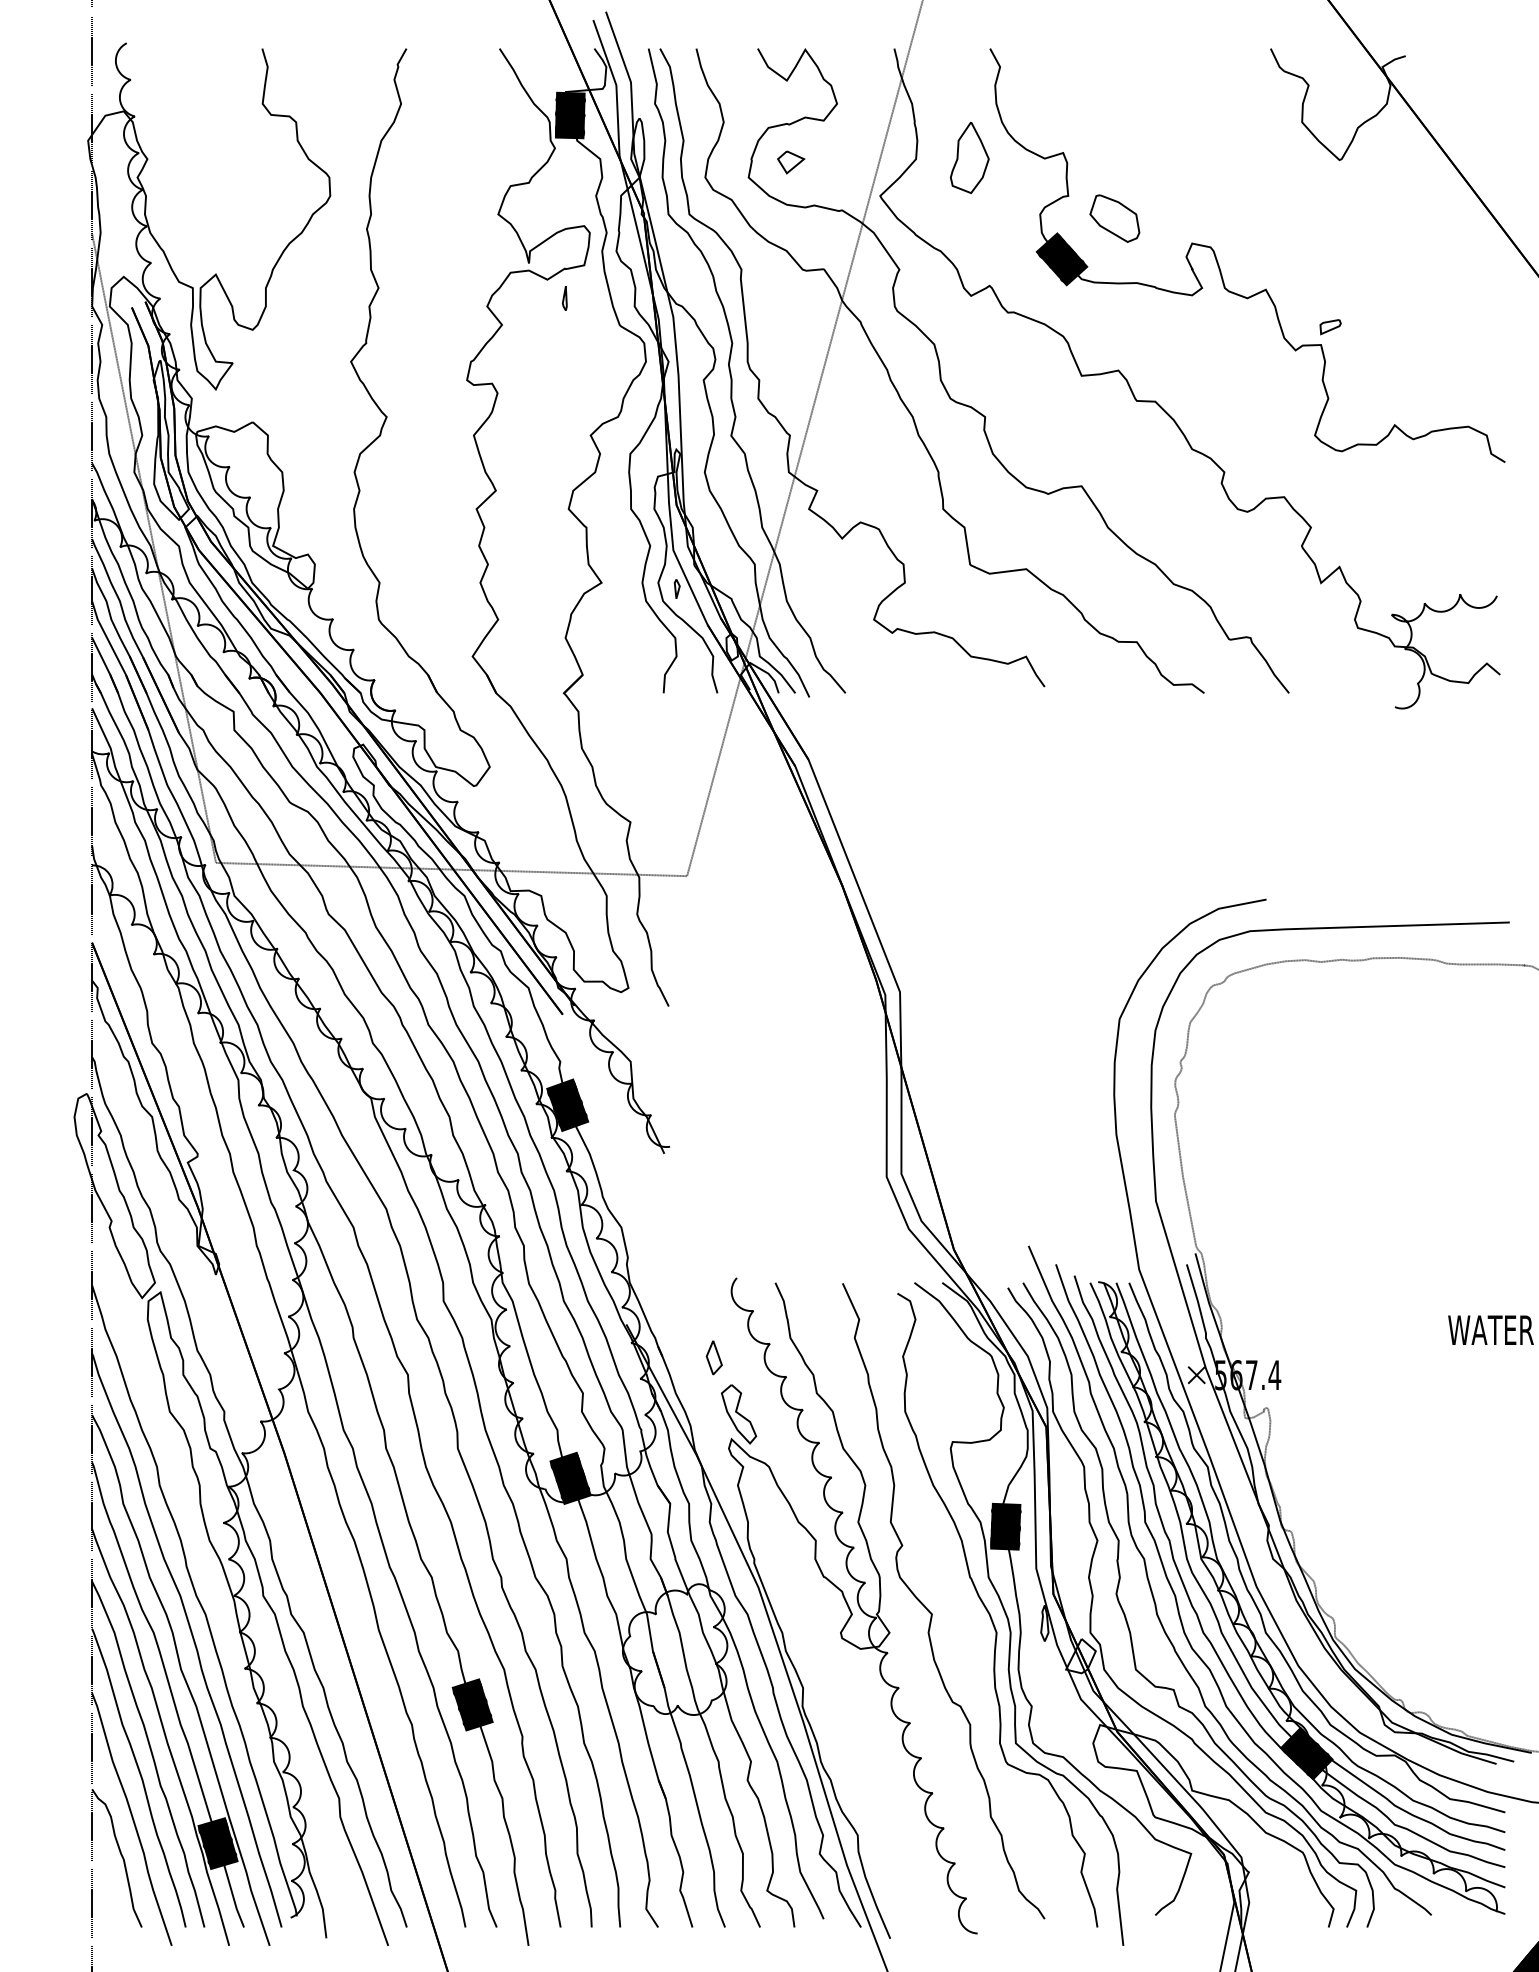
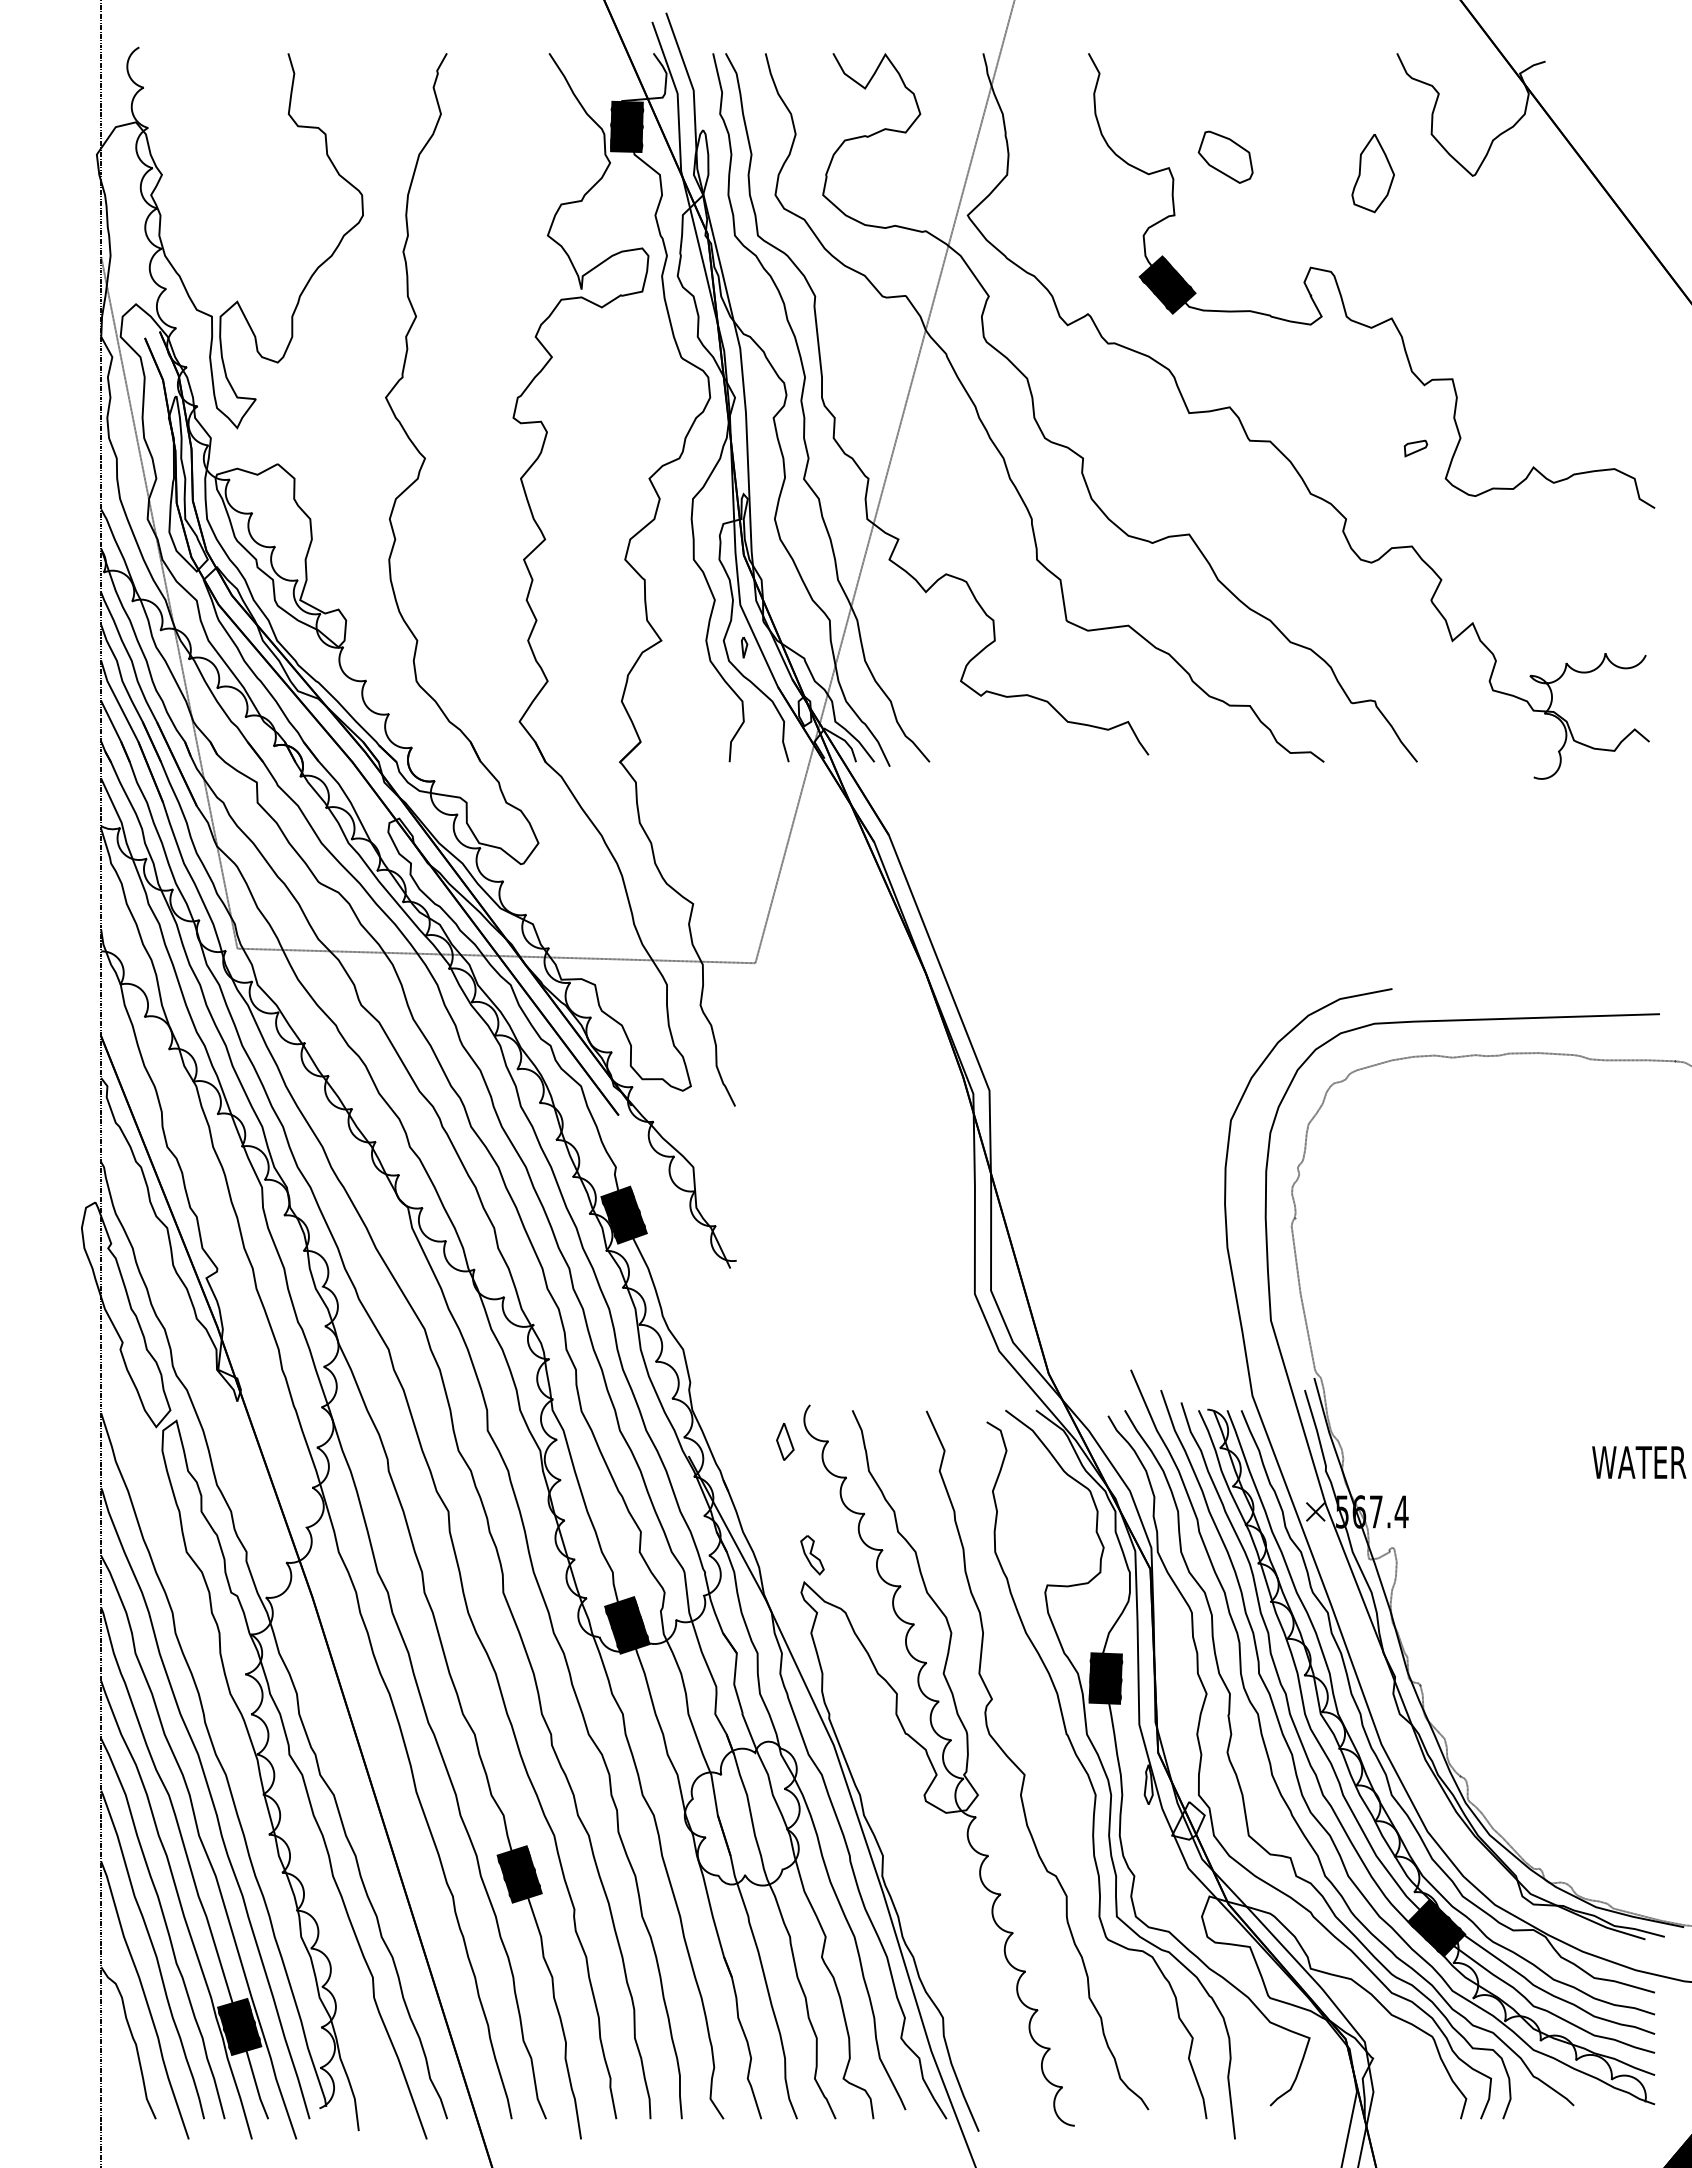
part: (969, 157) -> (1372, 173), moved
part: (790, 162) -> (869, 178), removed
part: (1114, 217) -> (1225, 156), moved
part: (564, 297) -> (620, 327), removed
part: (1330, 327) -> (1415, 448), moved
part: (714, 1357) -> (785, 1441), moved
part: (739, 1414) -> (812, 1555), size x0.6

